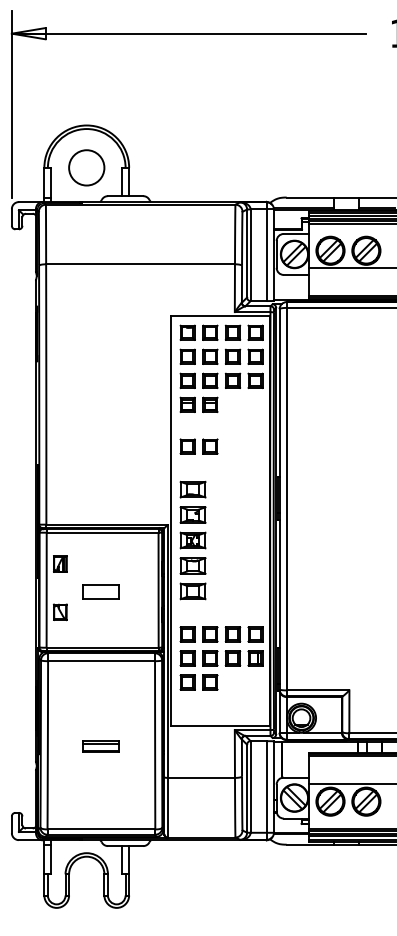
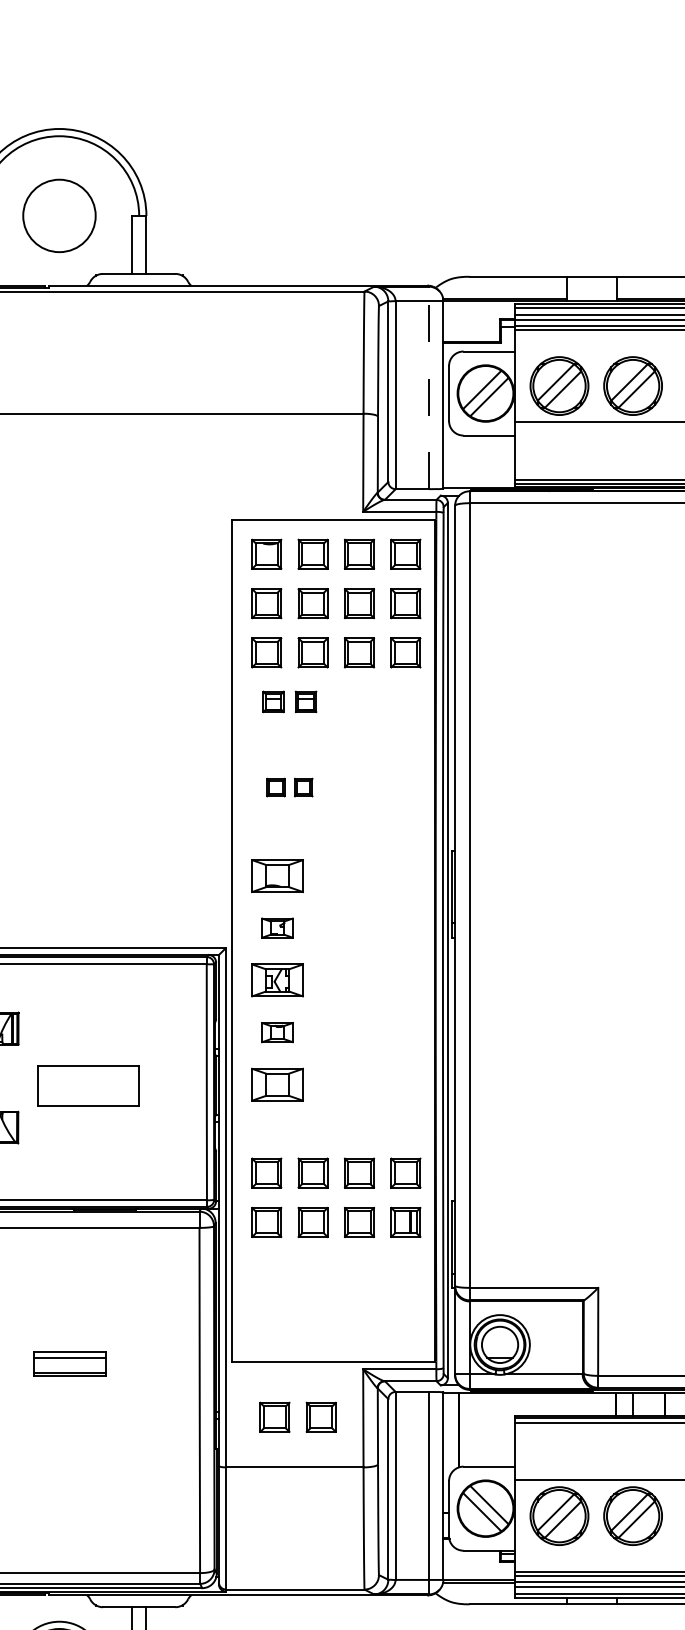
line: (266, 251) -> (428, 387), solid -> dashed
part: (198, 404) -> (288, 701), size x0.7
part: (198, 446) -> (288, 787), size x0.6
part: (192, 514) -> (276, 926), size x0.6
part: (192, 565) -> (276, 1031), size x0.6
part: (100, 591) -> (87, 1084), size x1.4
part: (198, 682) -> (296, 1417), moved
part: (100, 746) -> (69, 1363), moved

